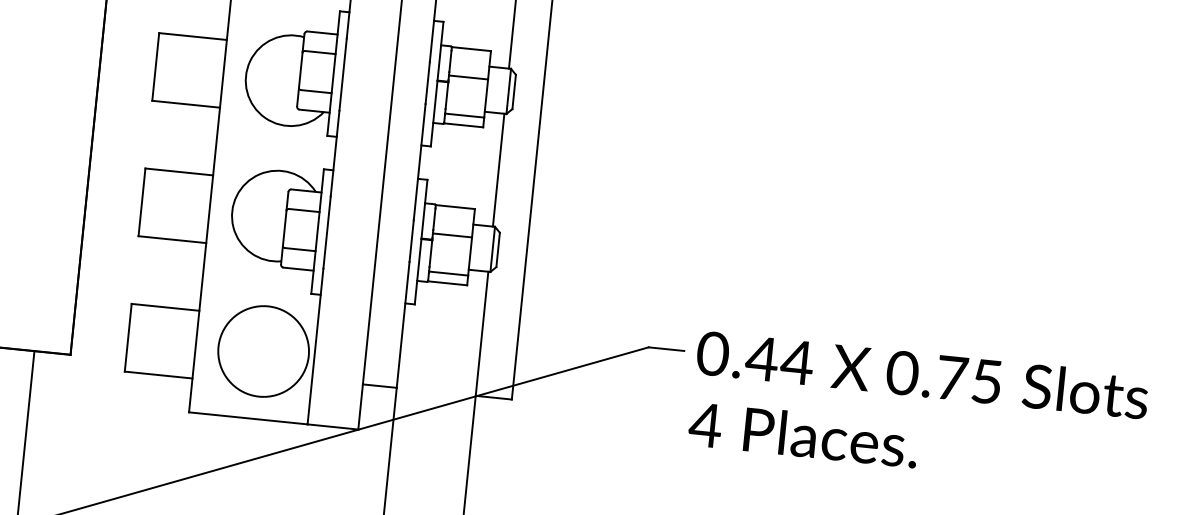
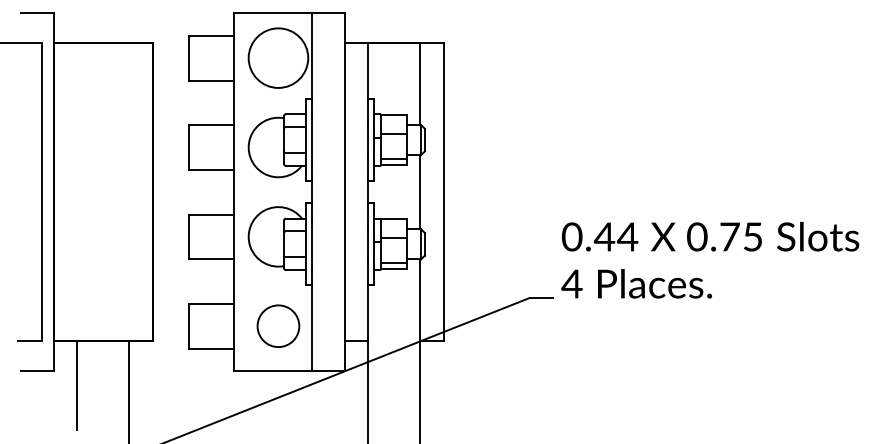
circle: (263, 351) -> (278, 326), size x0.7
text: (919, 410) -> (710, 260), moved

